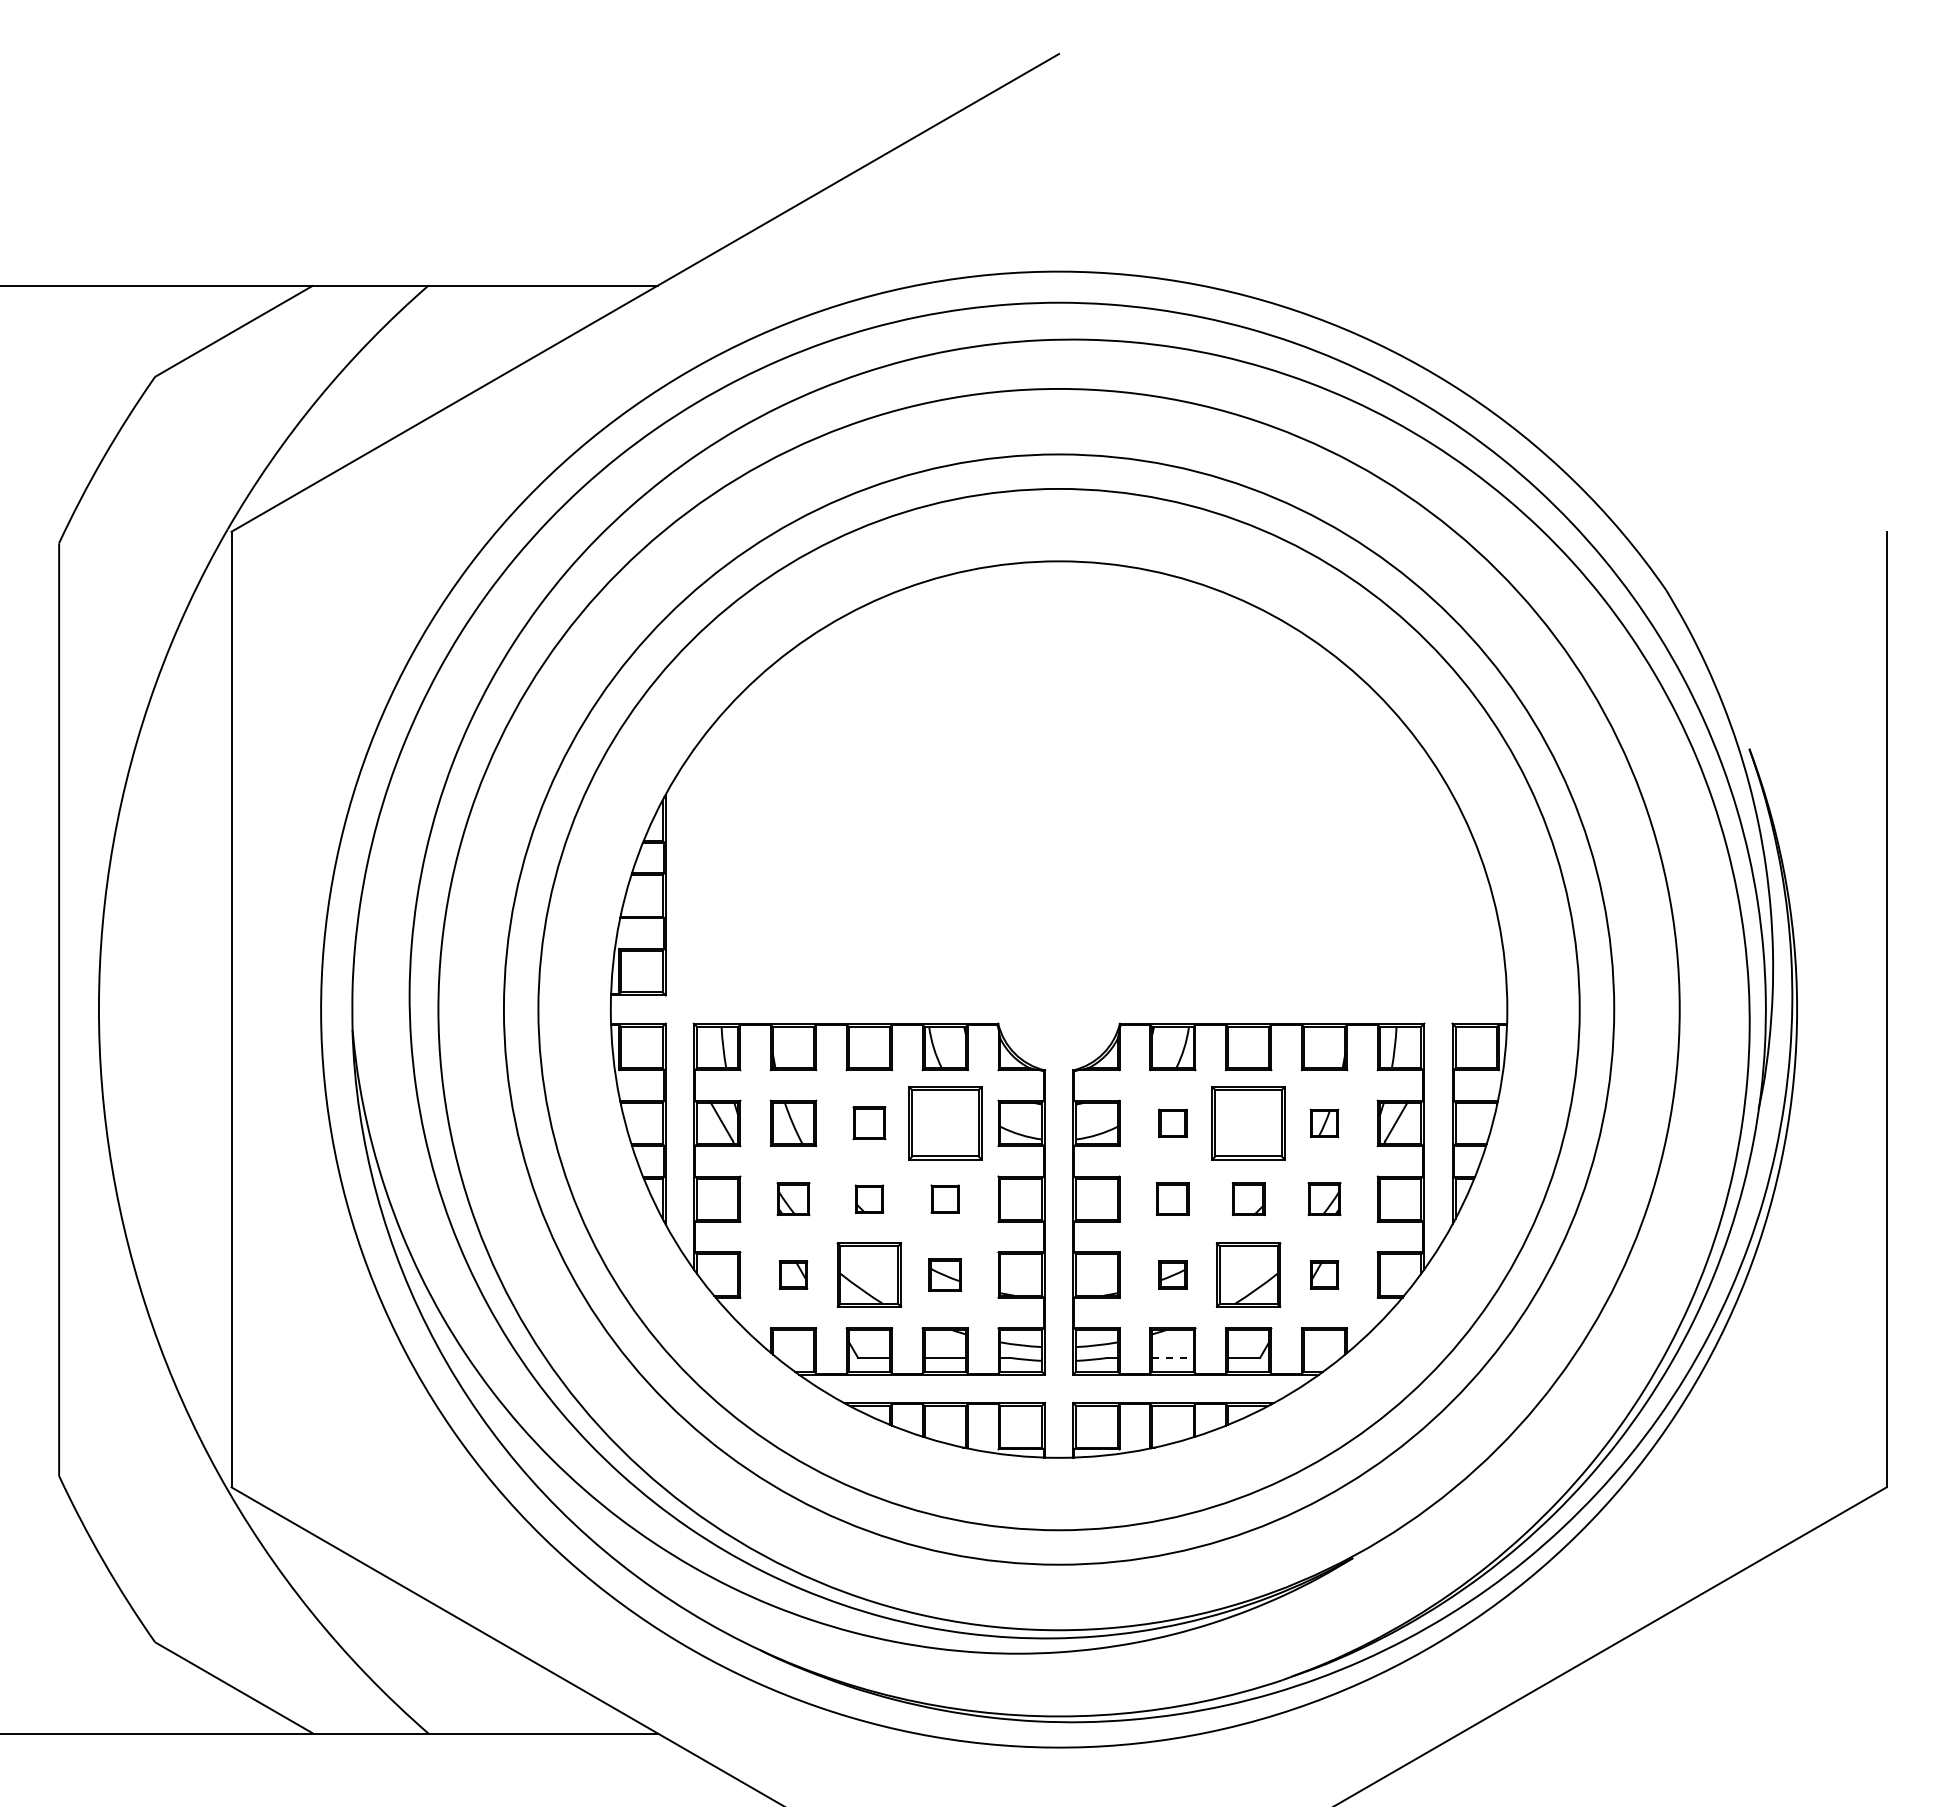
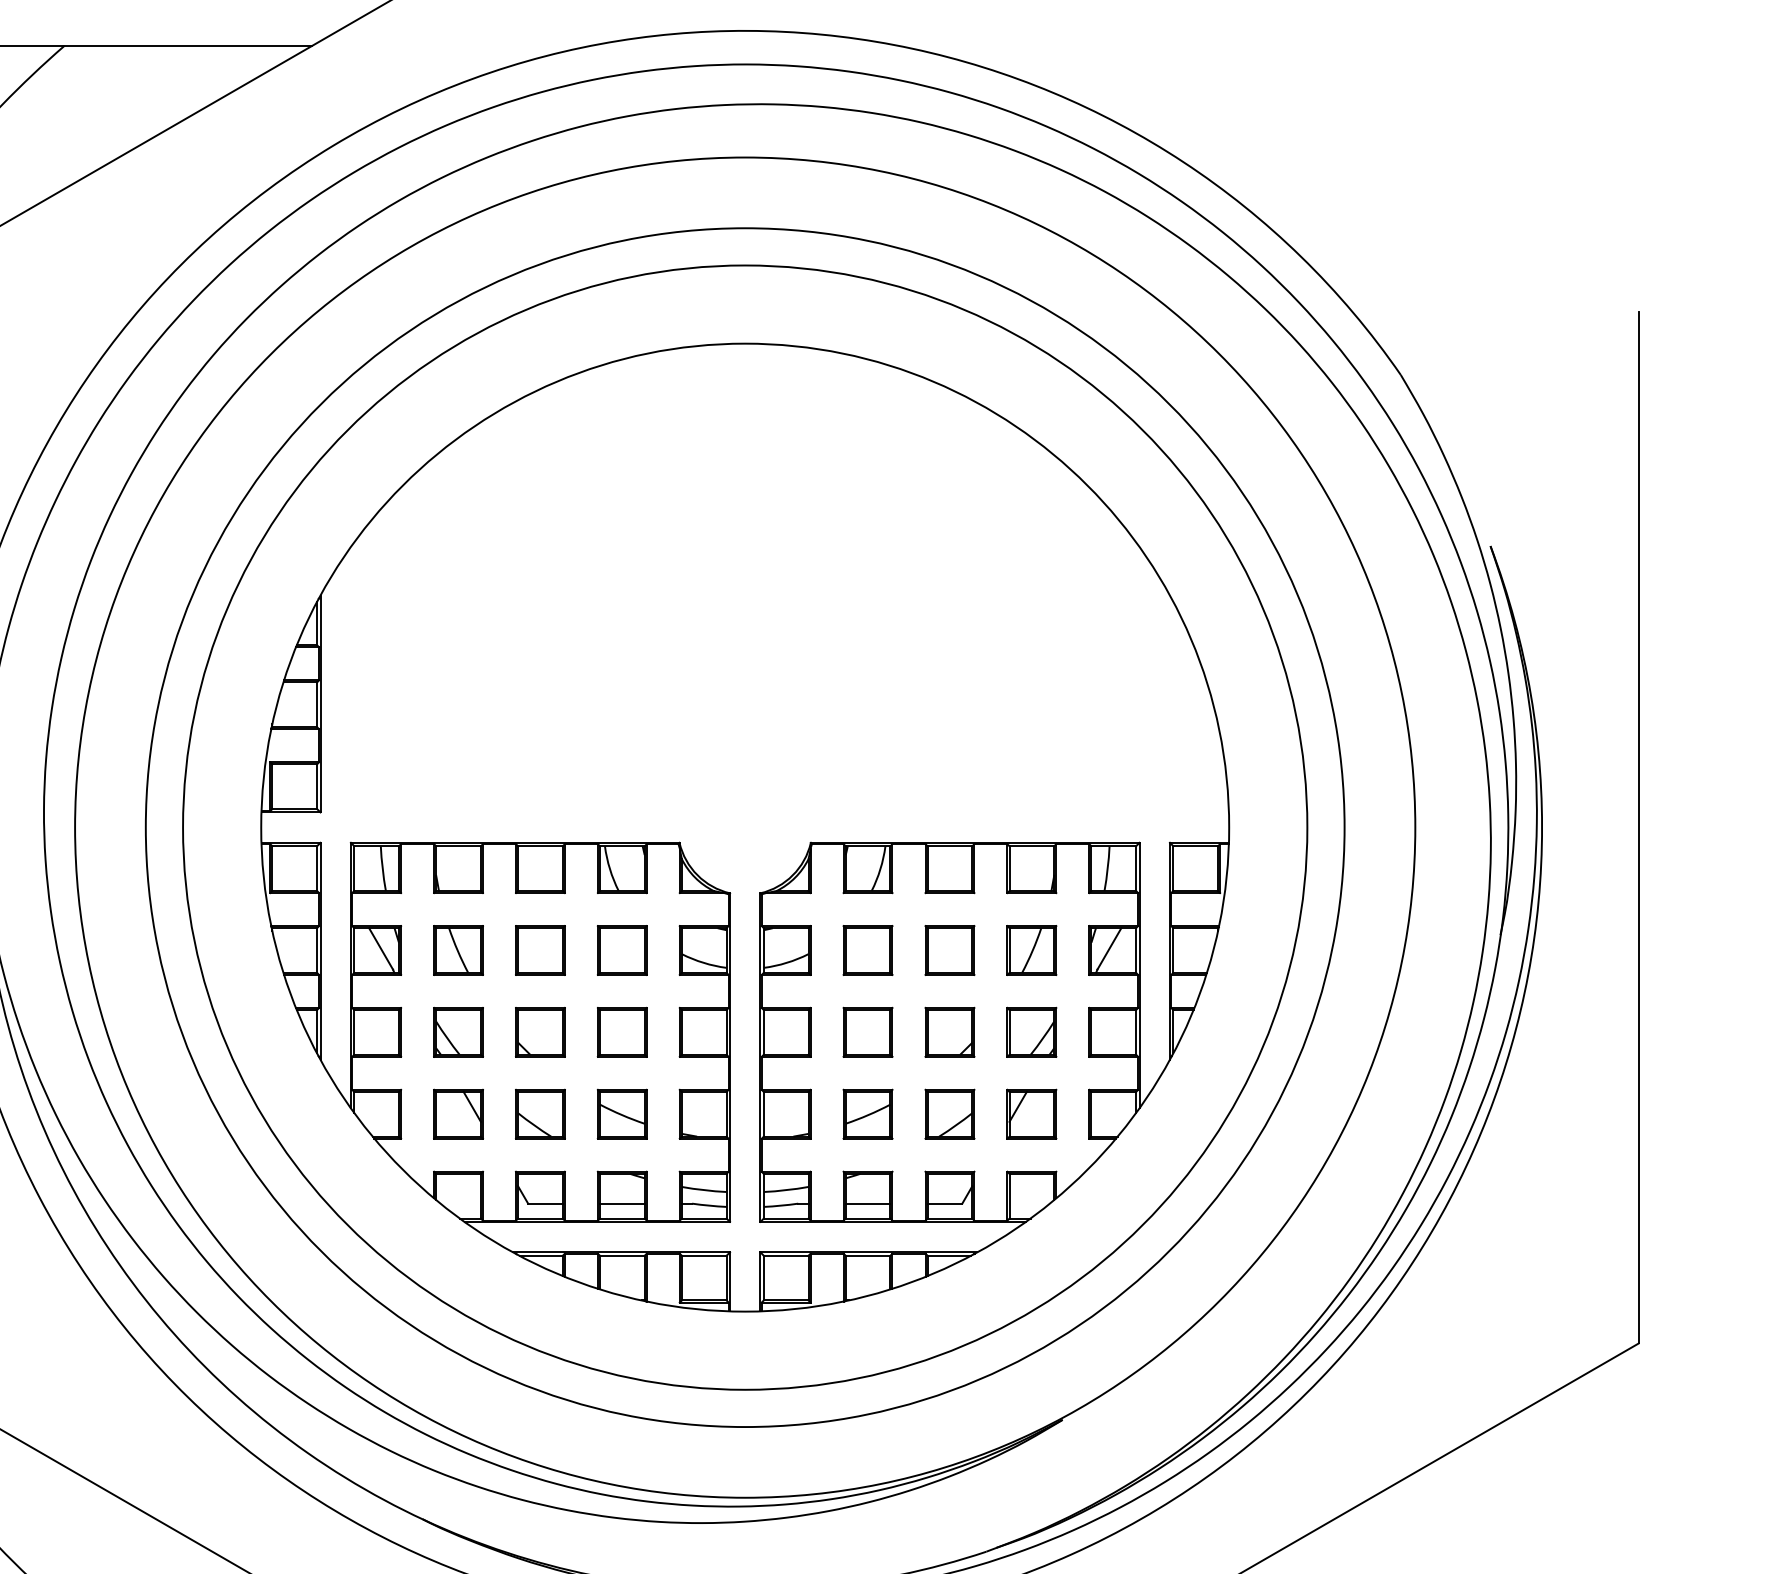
part: (869, 1122) -> (540, 949), size x1.43
part: (944, 1123) -> (621, 950), size x0.62
part: (1172, 1123) -> (867, 950), size x1.67
part: (1248, 1123) -> (949, 950), size x0.62
part: (1324, 1123) -> (1031, 950), size x1.67
part: (793, 1198) -> (458, 1031), size x1.43
part: (869, 1198) -> (540, 1031), size x1.67
part: (944, 1198) -> (621, 1031), size x1.67
part: (1172, 1198) -> (867, 1031), size x1.43
part: (1248, 1198) -> (949, 1031), size x1.43
part: (1324, 1198) -> (1031, 1031), size x1.43
part: (793, 1274) -> (458, 1113), size x1.67
part: (869, 1274) -> (540, 1113), size x0.71
part: (944, 1274) -> (621, 1113), size x1.43
part: (1172, 1274) -> (867, 1113), size x1.67
part: (1248, 1274) -> (949, 1113), size x0.71
part: (1324, 1274) -> (1031, 1113), size x1.67
line: (1172, 1357) -> (867, 1203), dashed -> solid

